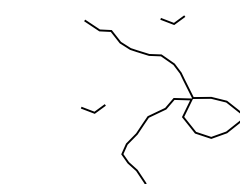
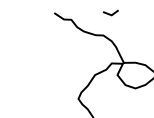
line: (92, 109) -> (59, 70), removed

